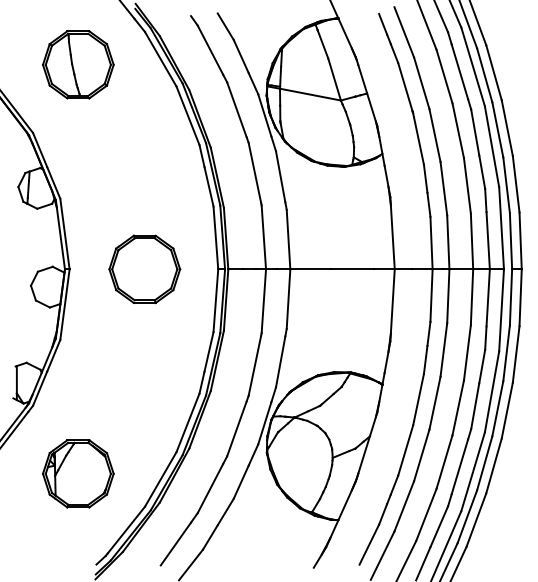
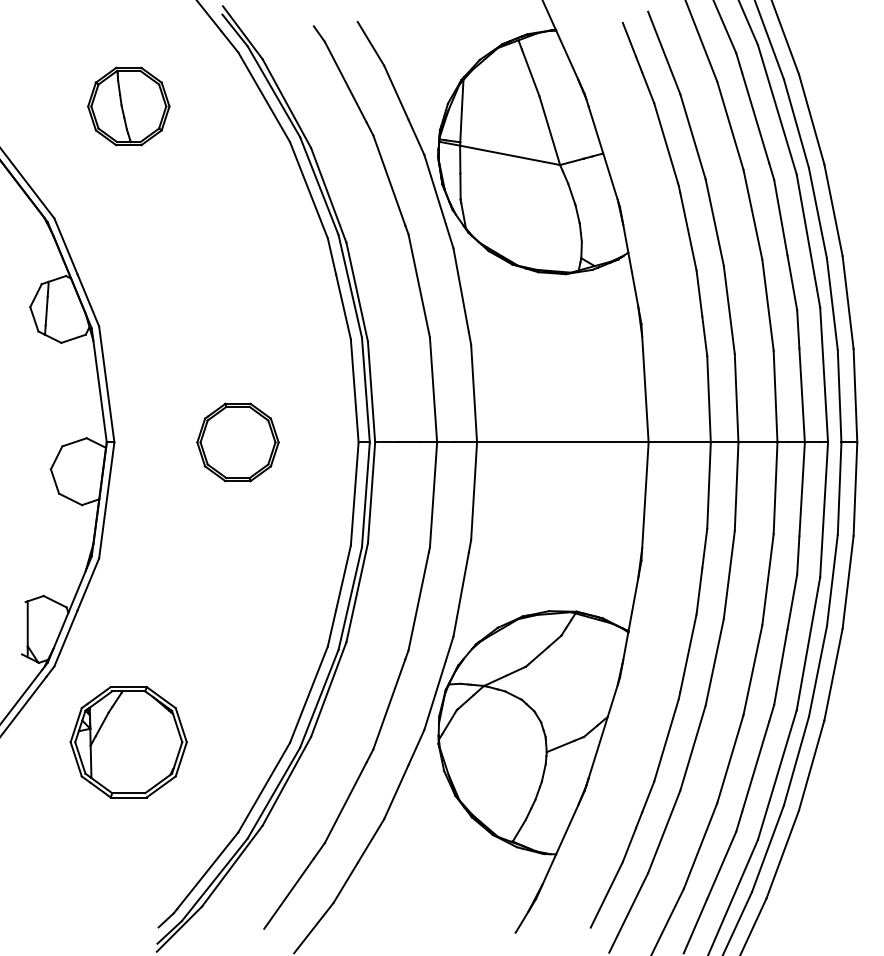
part: (78, 64) -> (129, 105), size x0.7
part: (144, 269) -> (237, 442), size x0.7
part: (78, 473) -> (129, 741), moved

